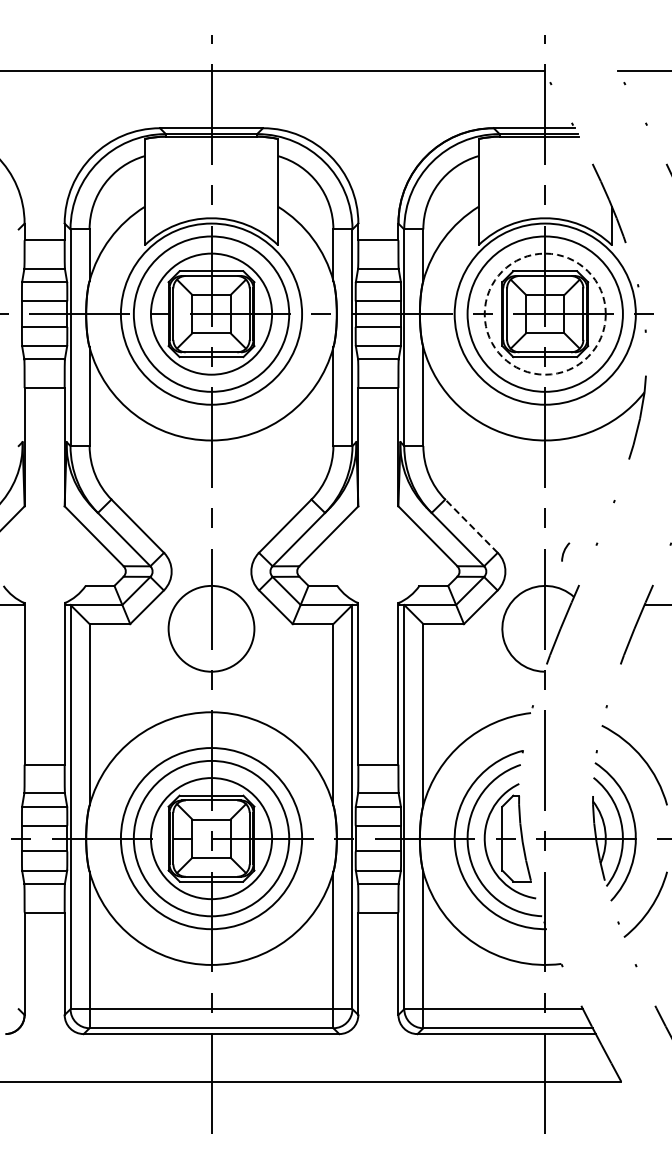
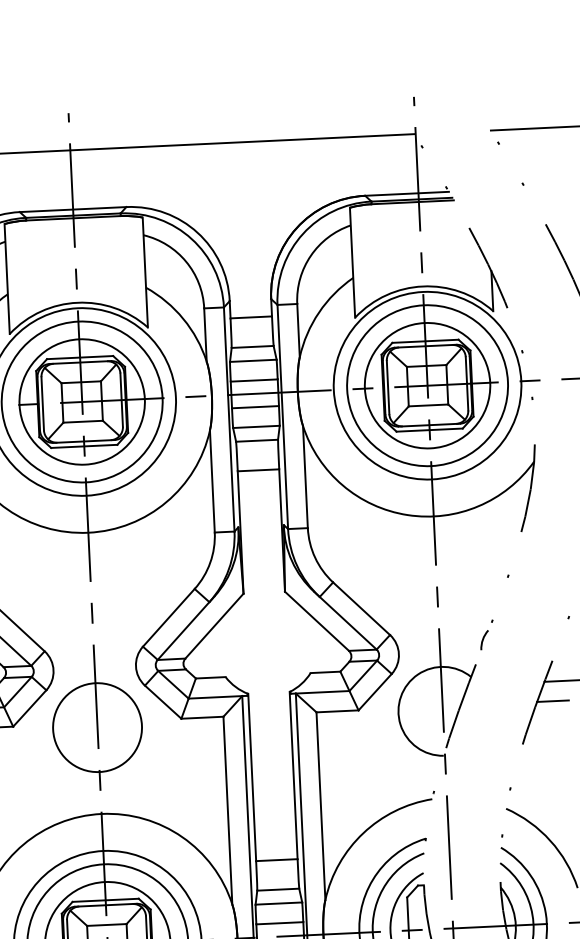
circle: (544, 313) -> (426, 385), dashed -> solid
line: (471, 525) -> (361, 608), dashed -> solid
arc: (565, 551) -> (484, 639), moved
line: (651, 624) -> (552, 701), added

